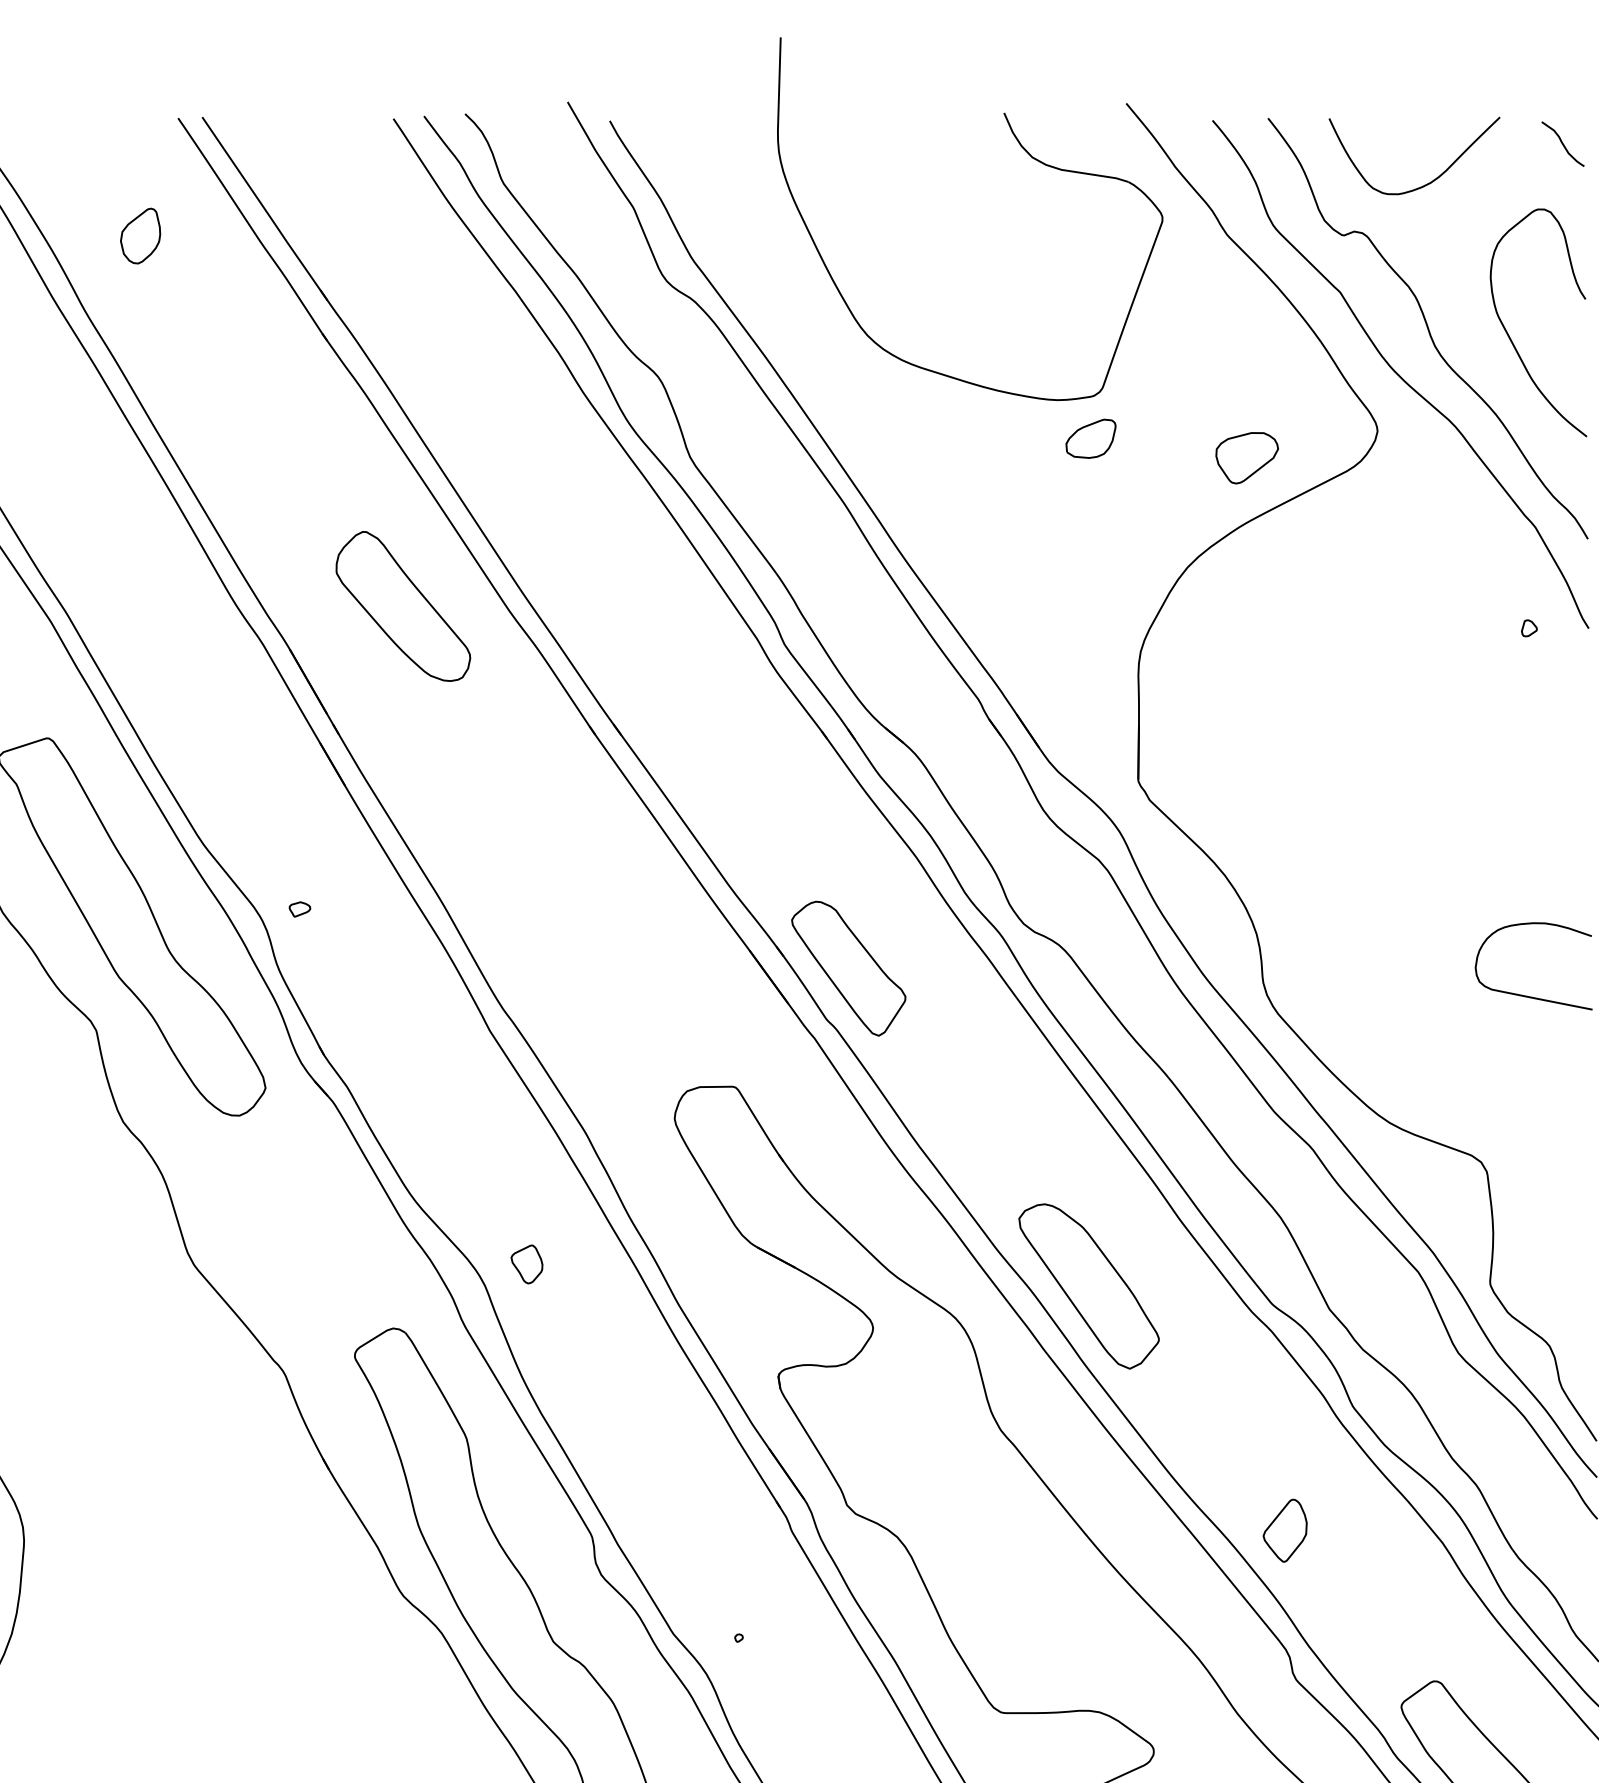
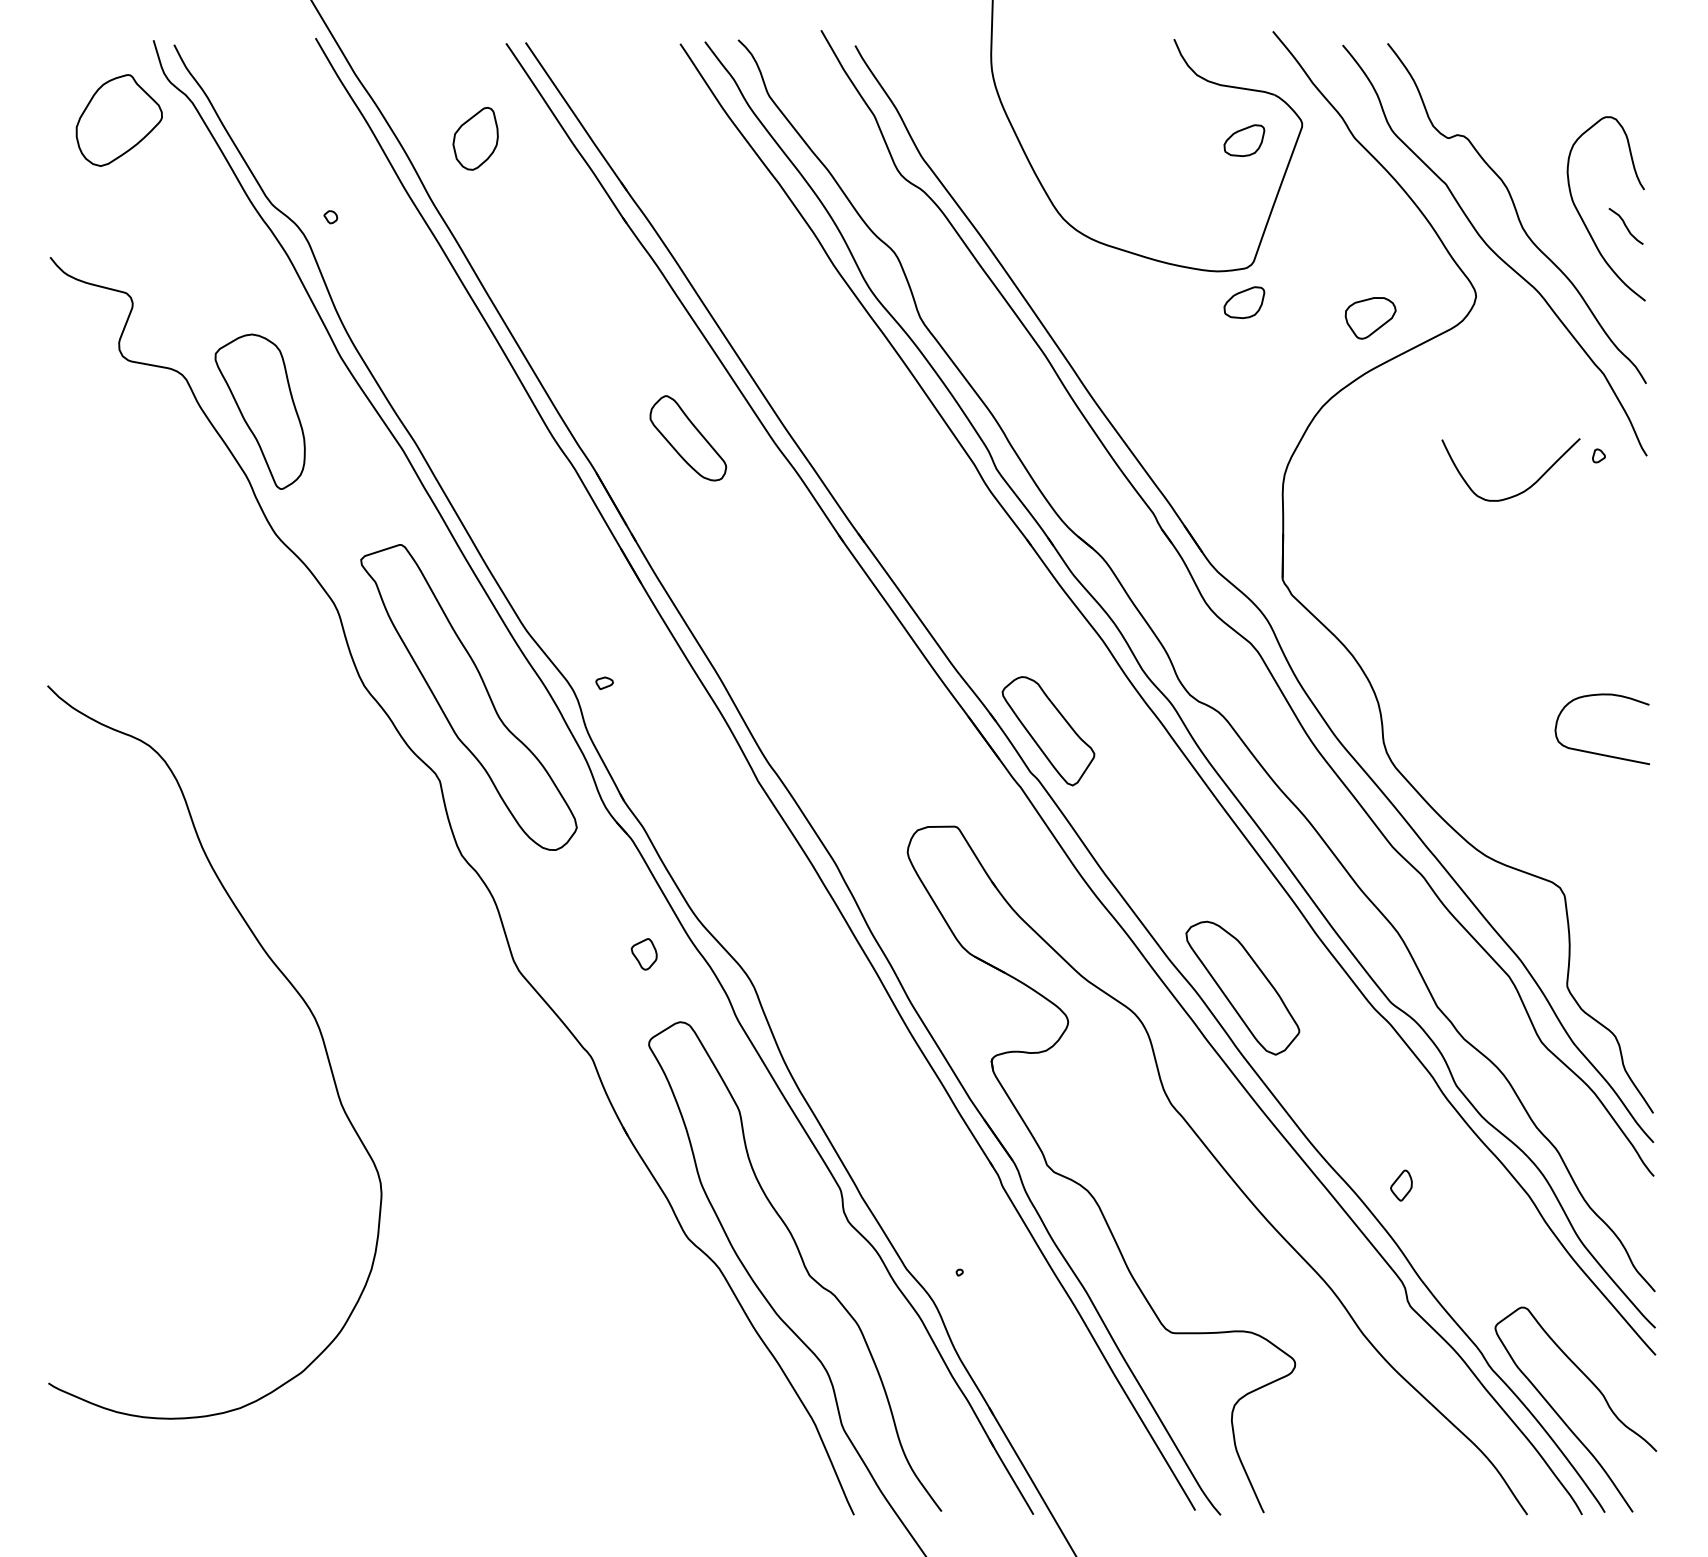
curve: (1562, 143) -> (1625, 225), moved
curve: (1433, 178) -> (1526, 488), moved
part: (140, 235) -> (475, 138), size x1.4
part: (1091, 238) -> (1244, 140), added
part: (403, 606) -> (688, 438), size x0.7
part: (526, 1264) -> (643, 954), moved
part: (1285, 1530) -> (1401, 1185), size x0.6

